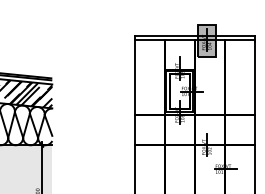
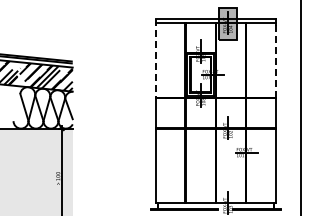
line: (134, 75) -> (155, 58), solid -> dashed
line: (254, 77) -> (275, 60), solid -> dashed

